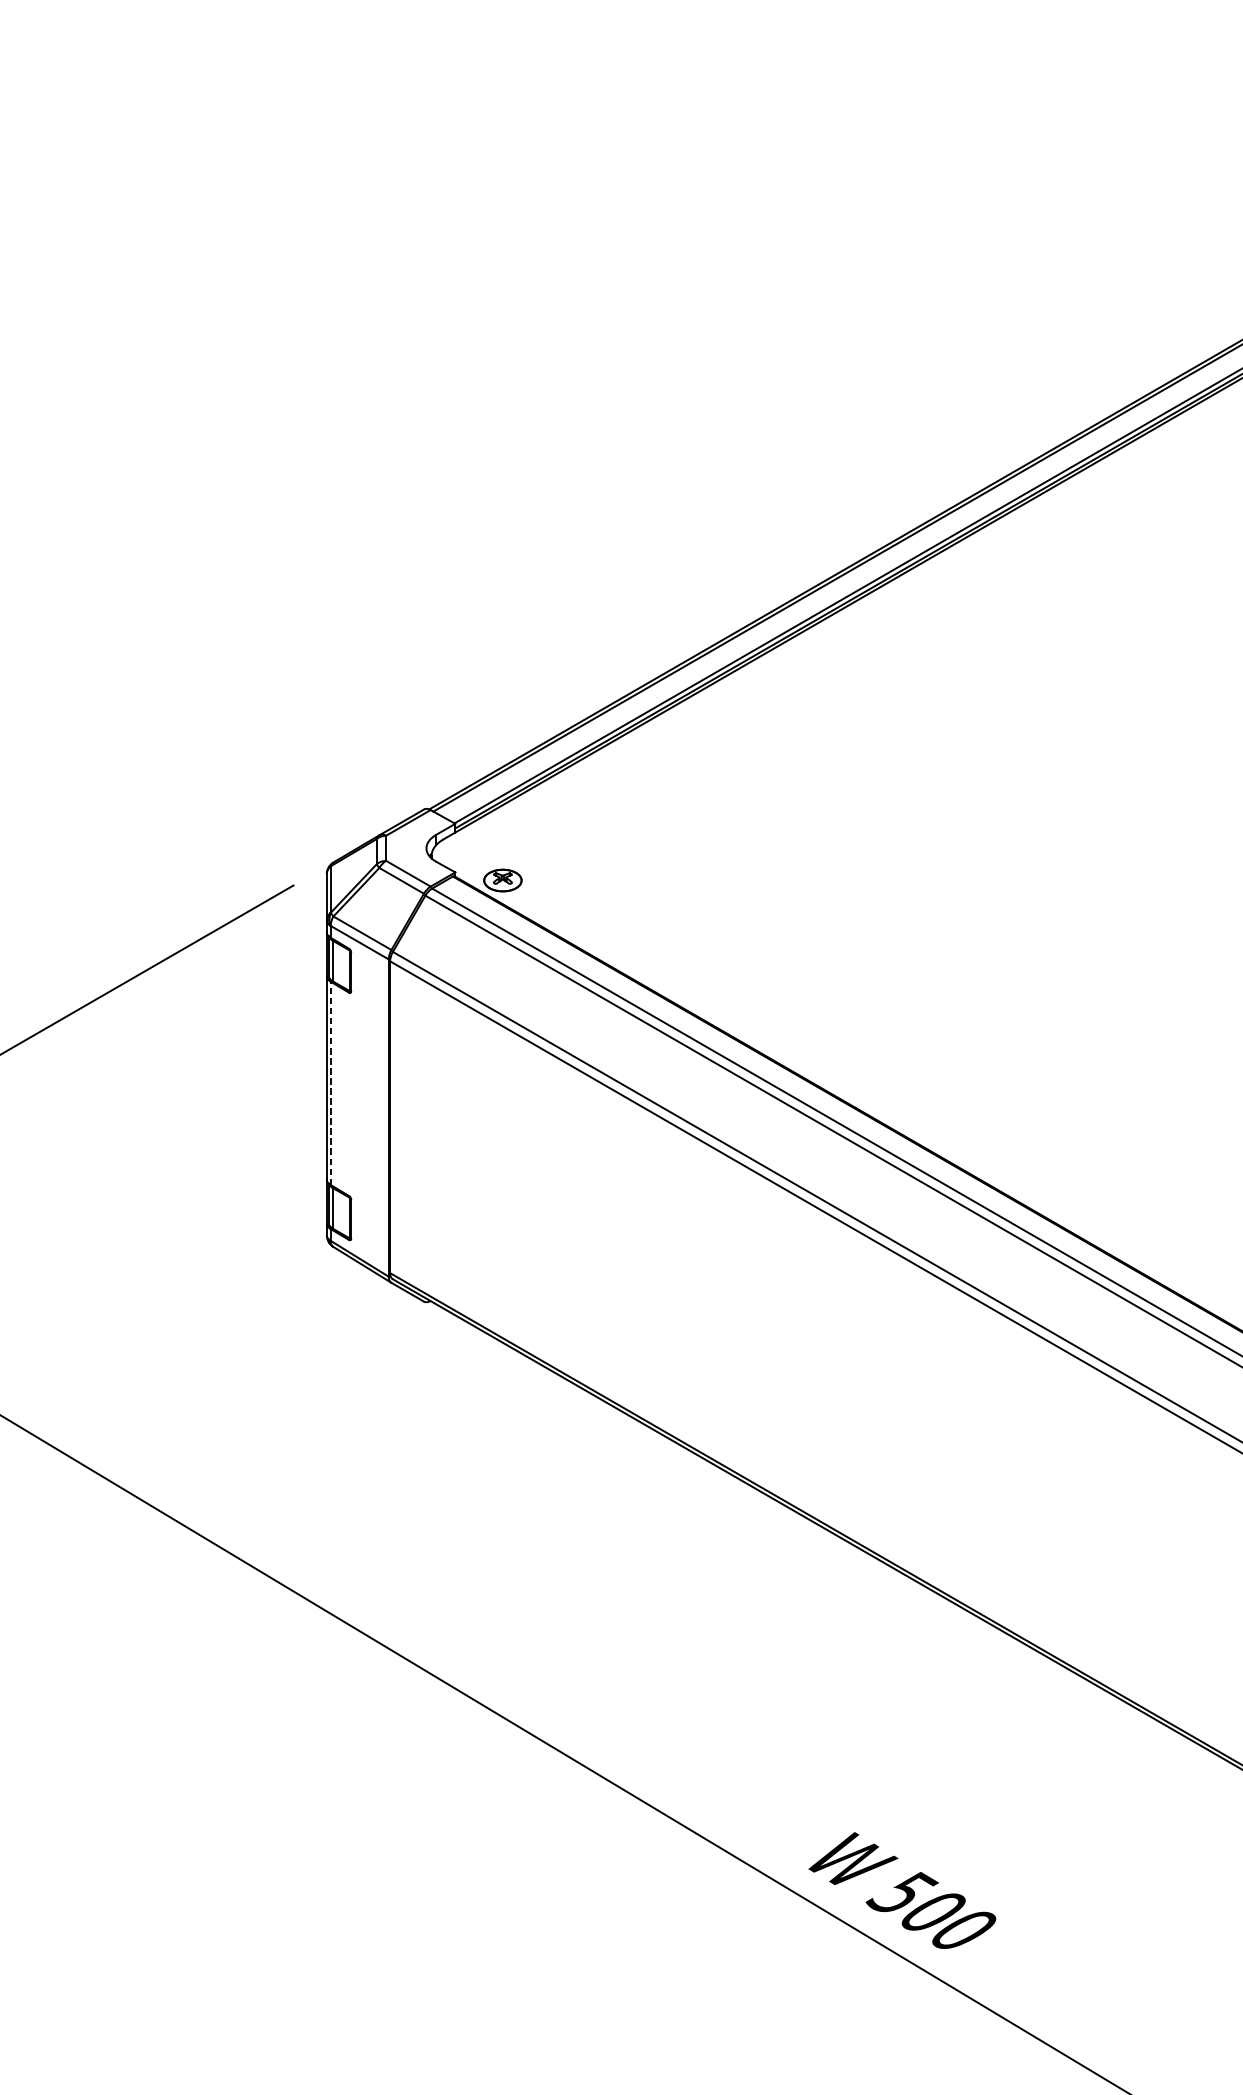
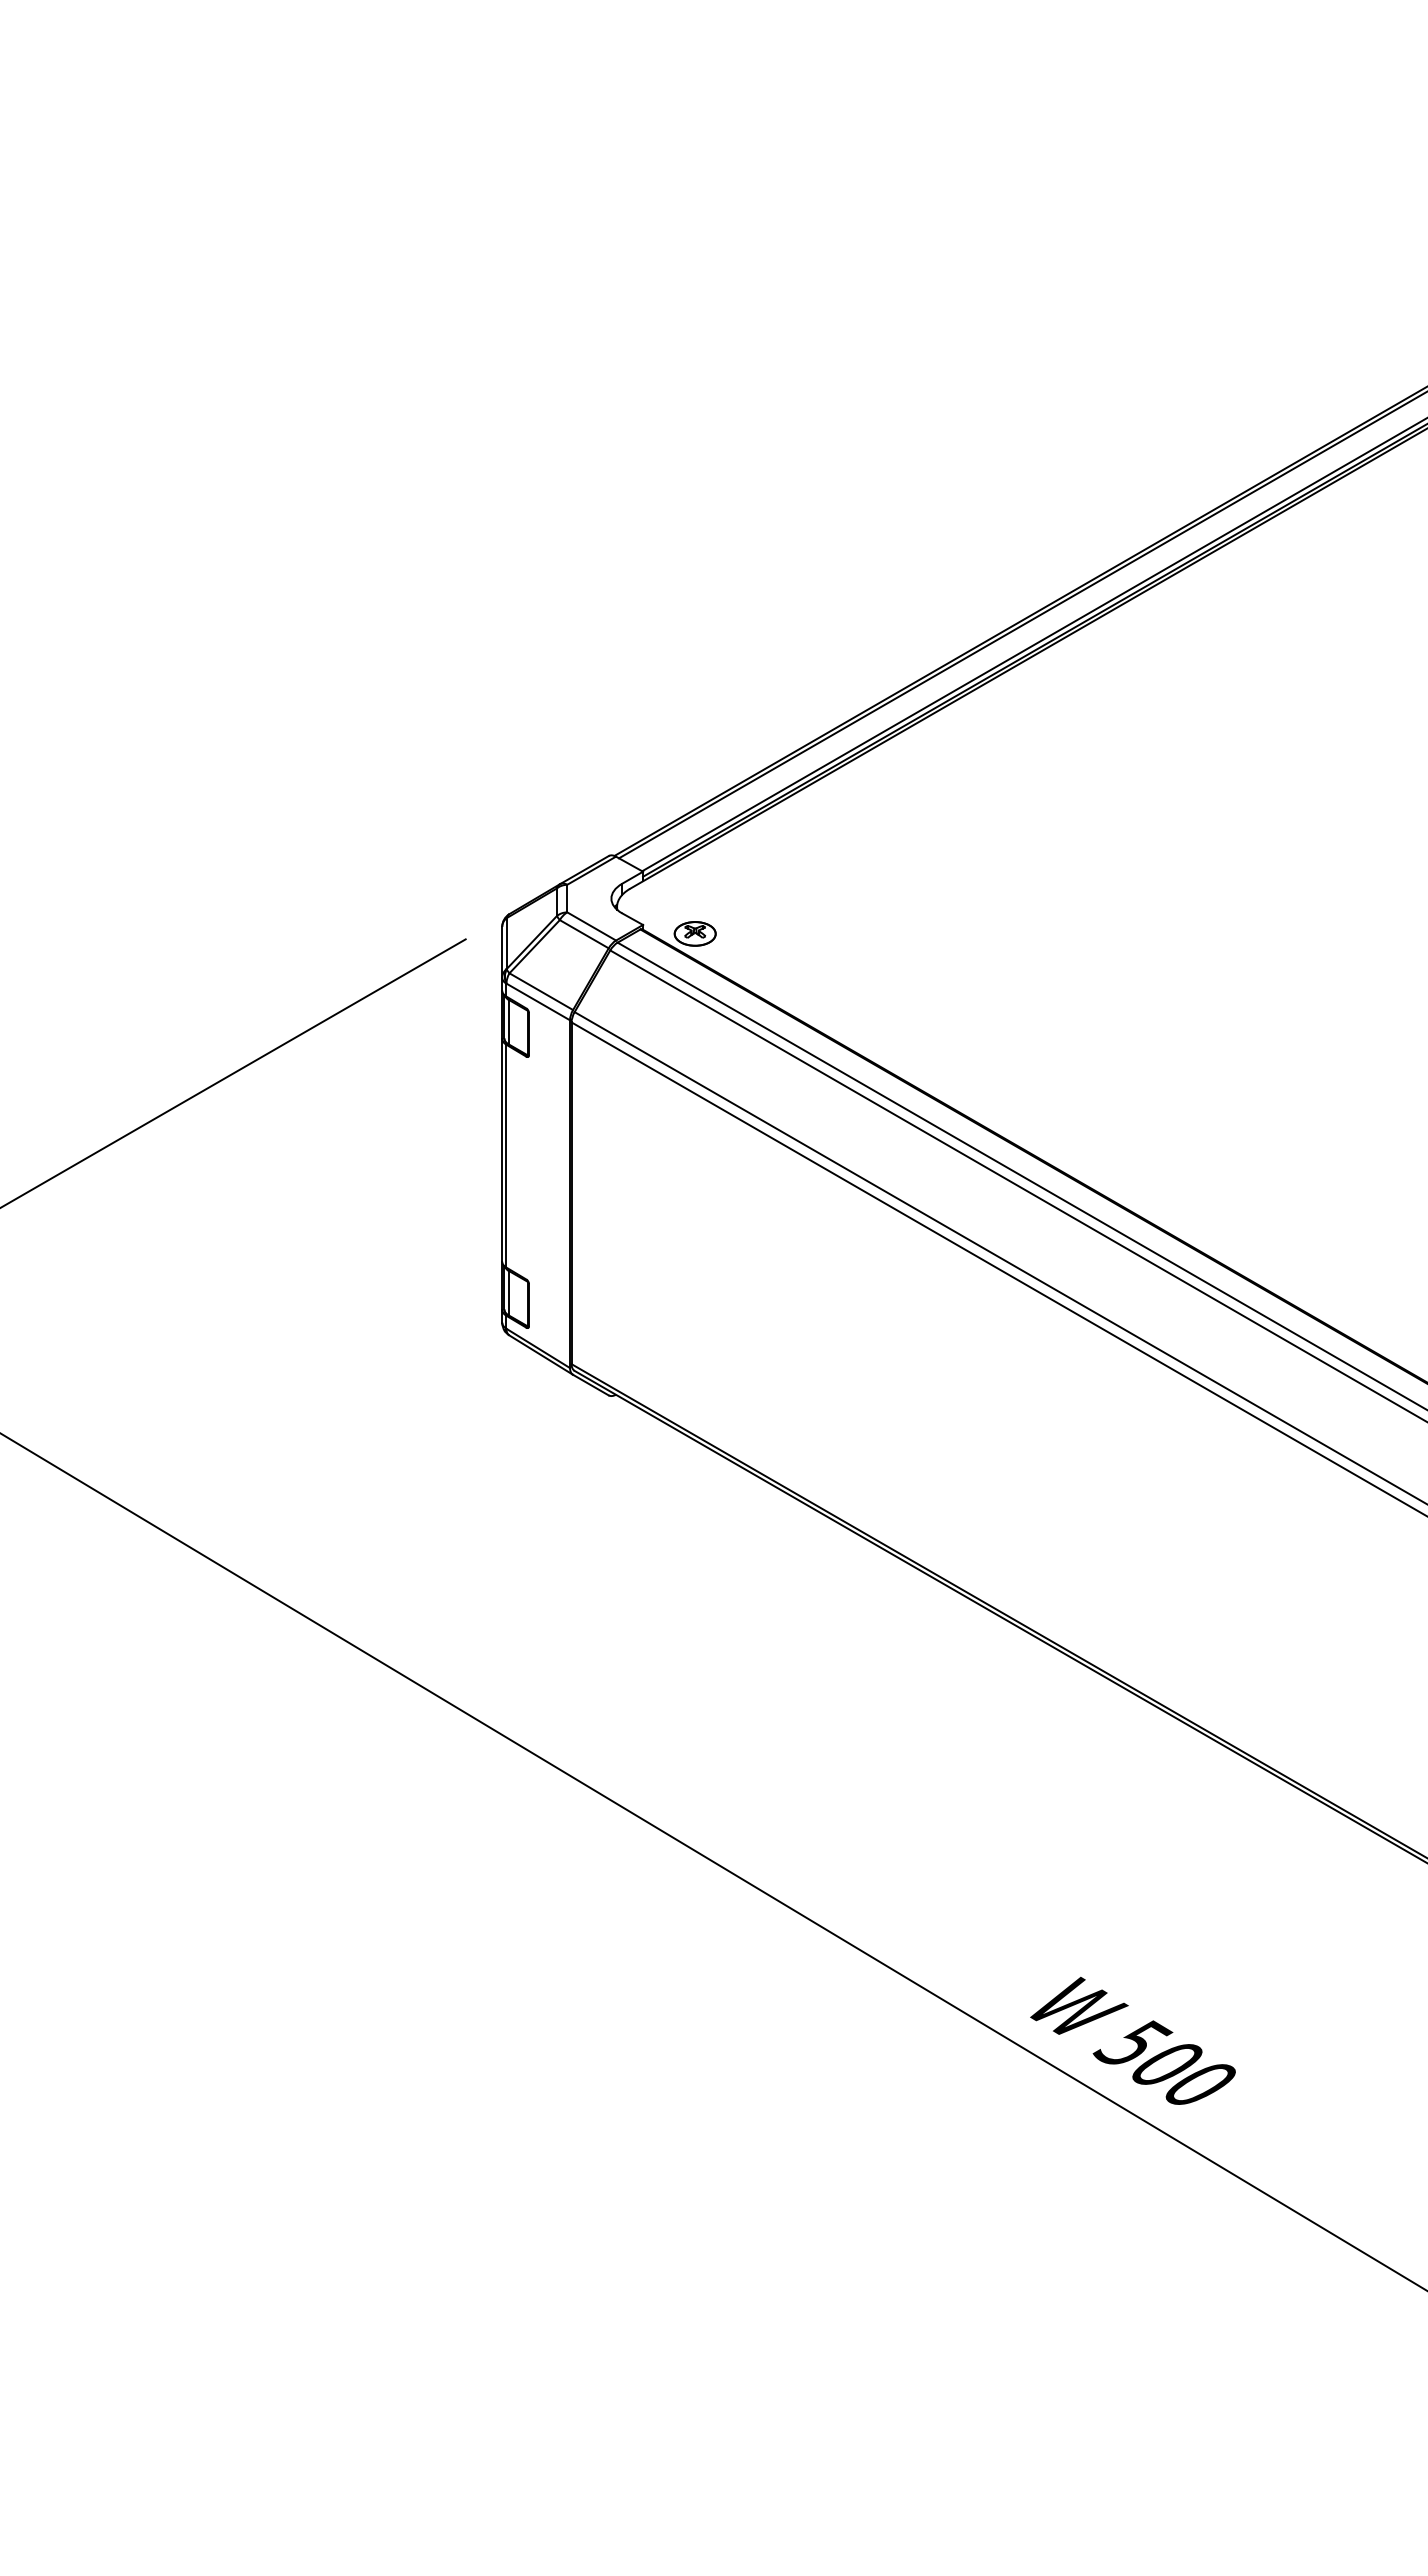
line: (330, 1082) -> (506, 1155), dashed -> solid

